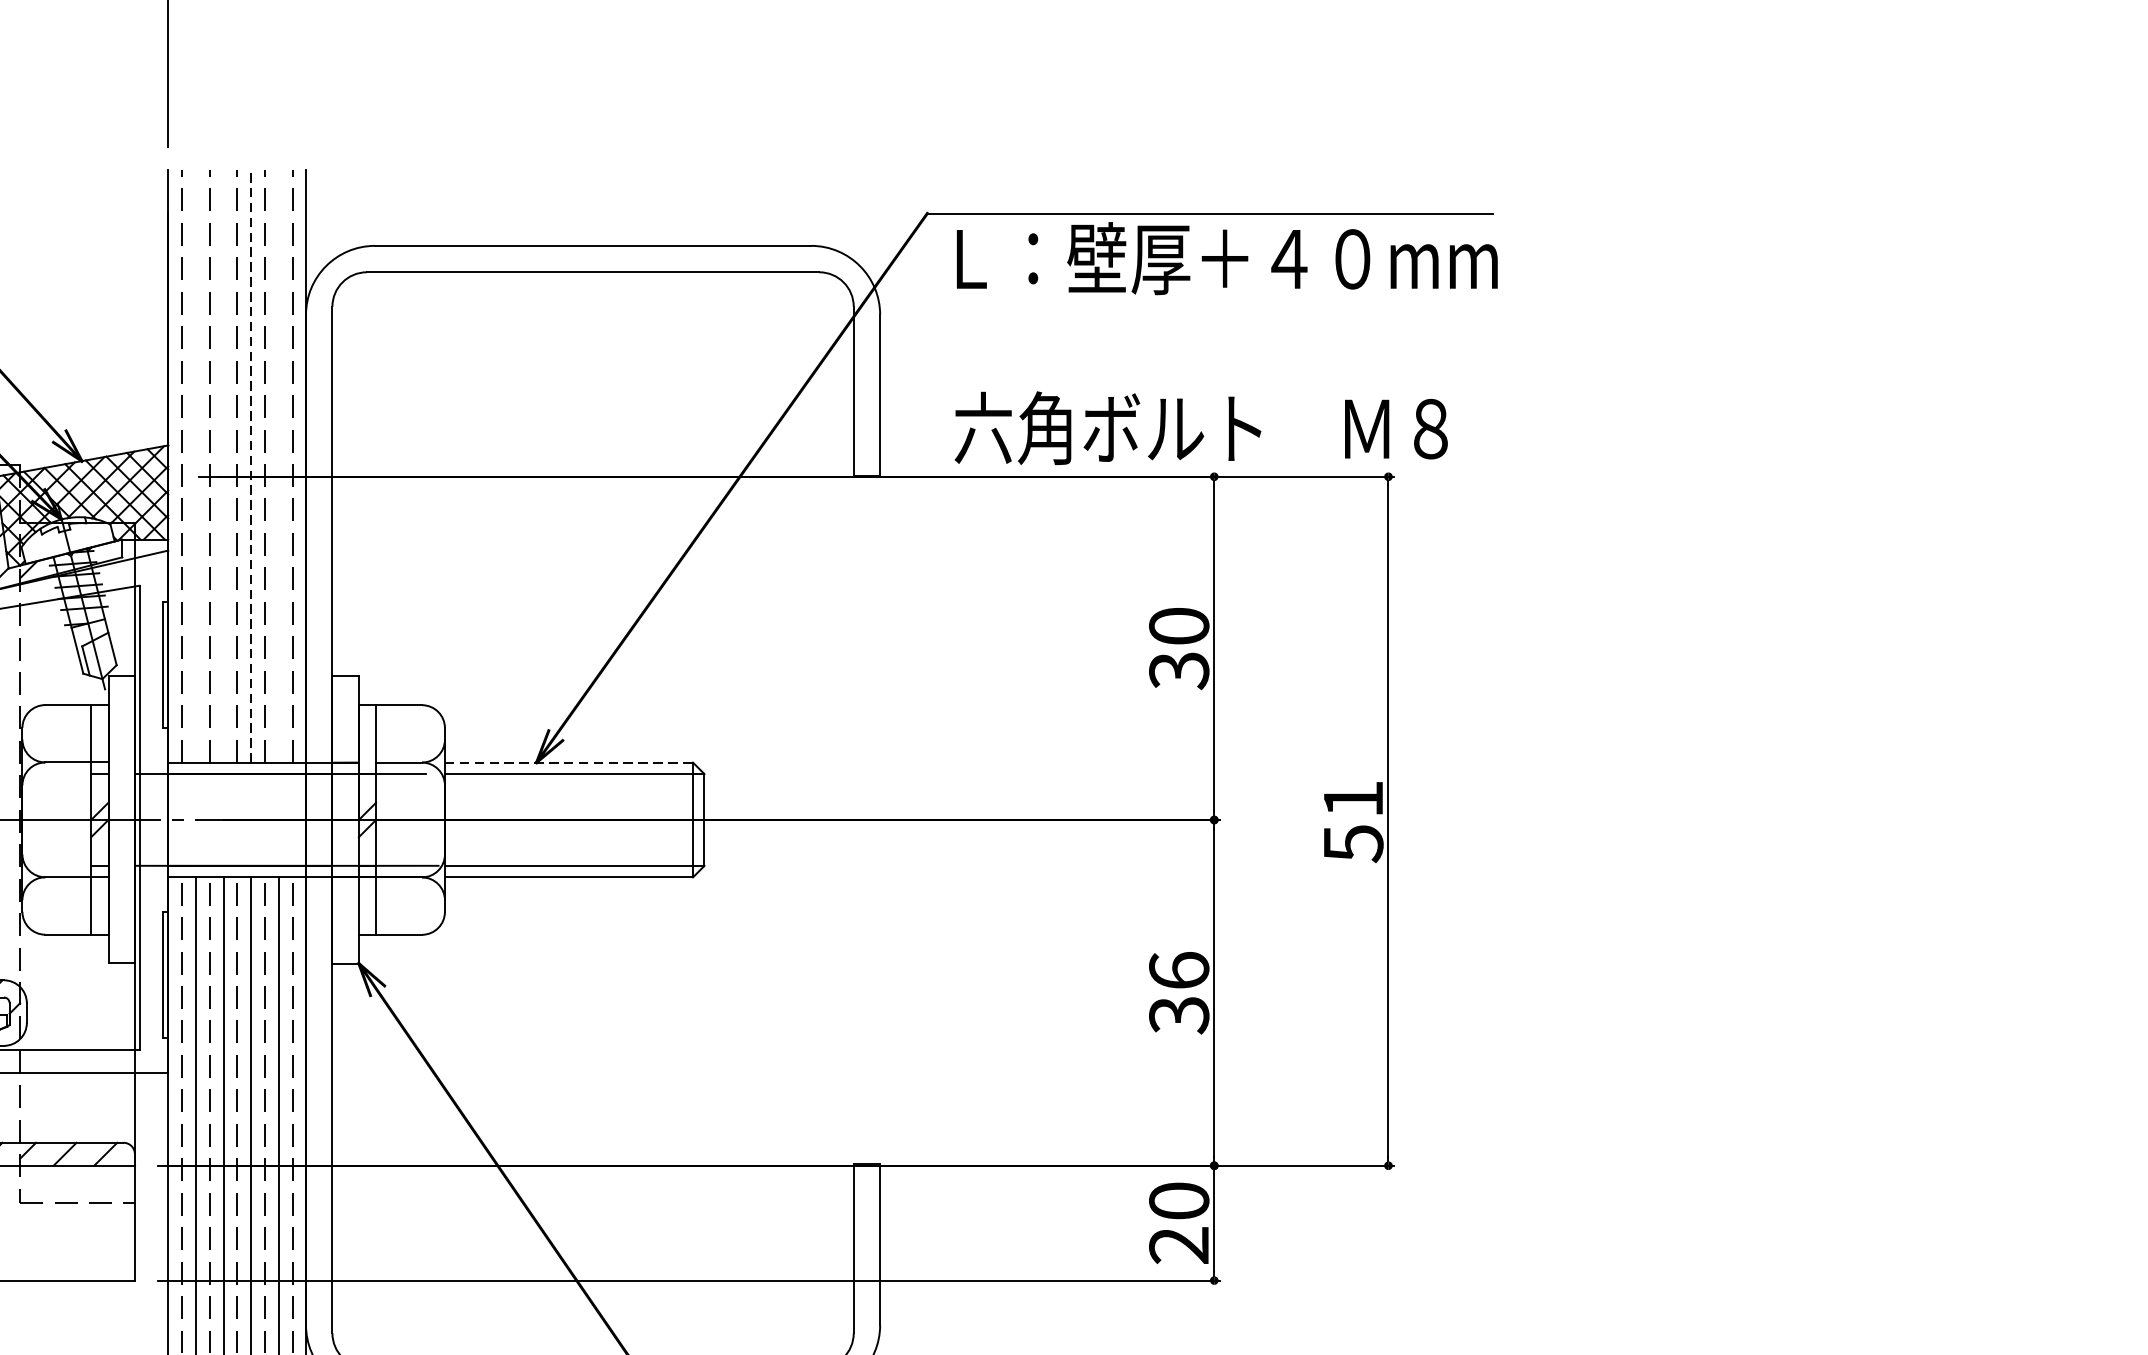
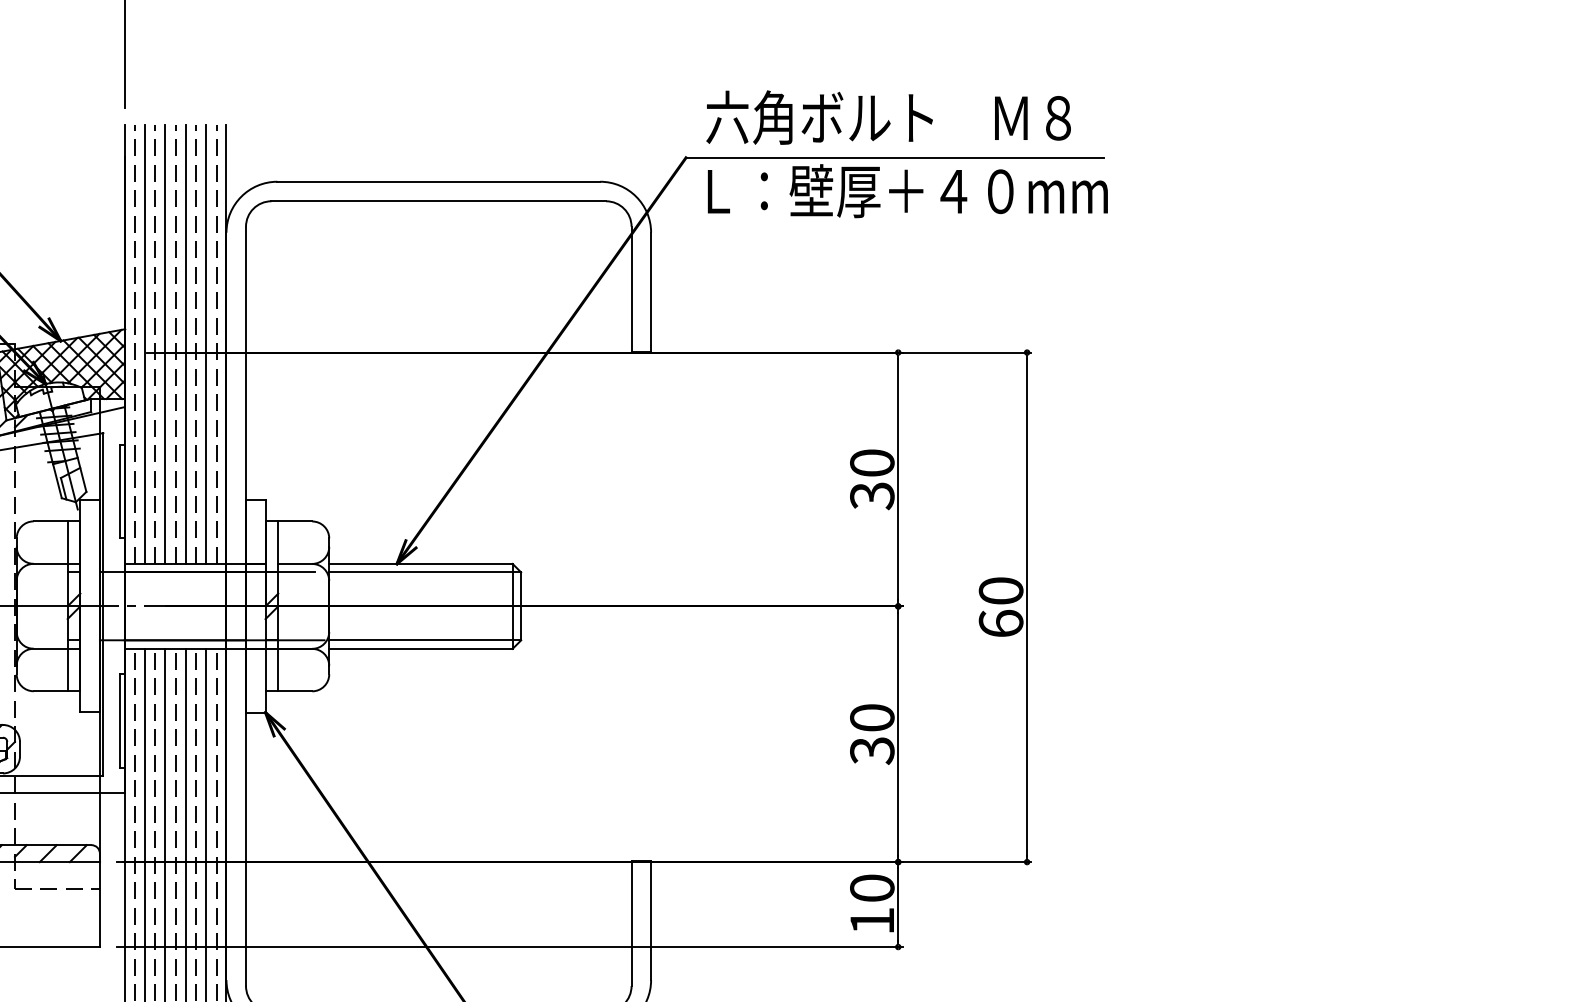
text: (1201, 428) -> (888, 117), moved
line: (196, 465) -> (145, 344), added
line: (223, 465) -> (165, 344), added
line: (250, 465) -> (185, 344), dashed -> solid
line: (279, 465) -> (206, 344), added
line: (568, 762) -> (420, 563), dashed -> solid
text: (1352, 821) -> (1000, 607), 51 -> 60
text: (1179, 970) -> (872, 717), 36 -> 30
text: (1178, 1244) -> (871, 920), 20 -> 10

